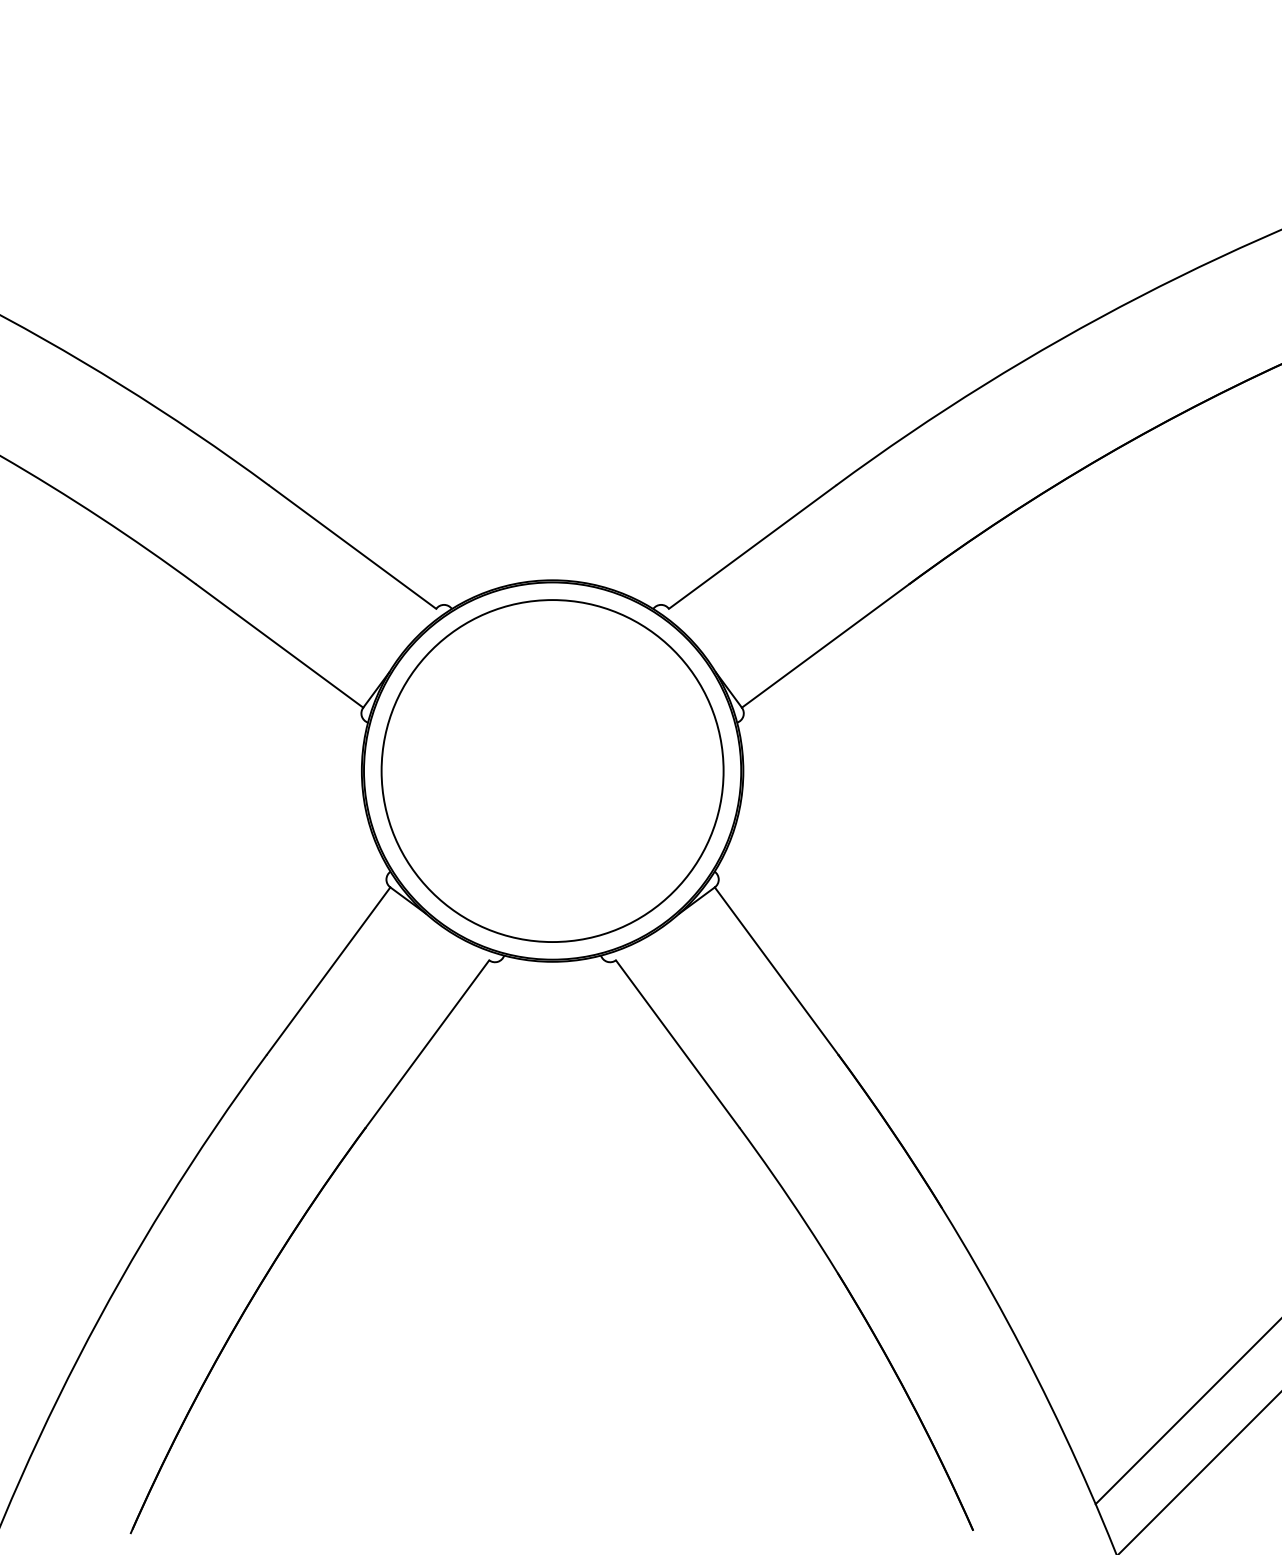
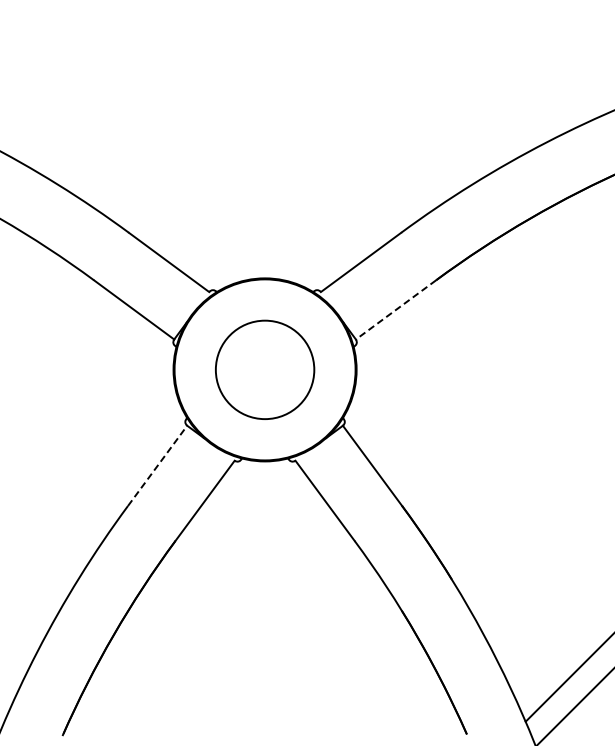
line: (826, 645) -> (396, 309), solid -> dashed
circle: (553, 770) -> (265, 369), size x0.6
line: (328, 970) -> (157, 465), solid -> dashed

